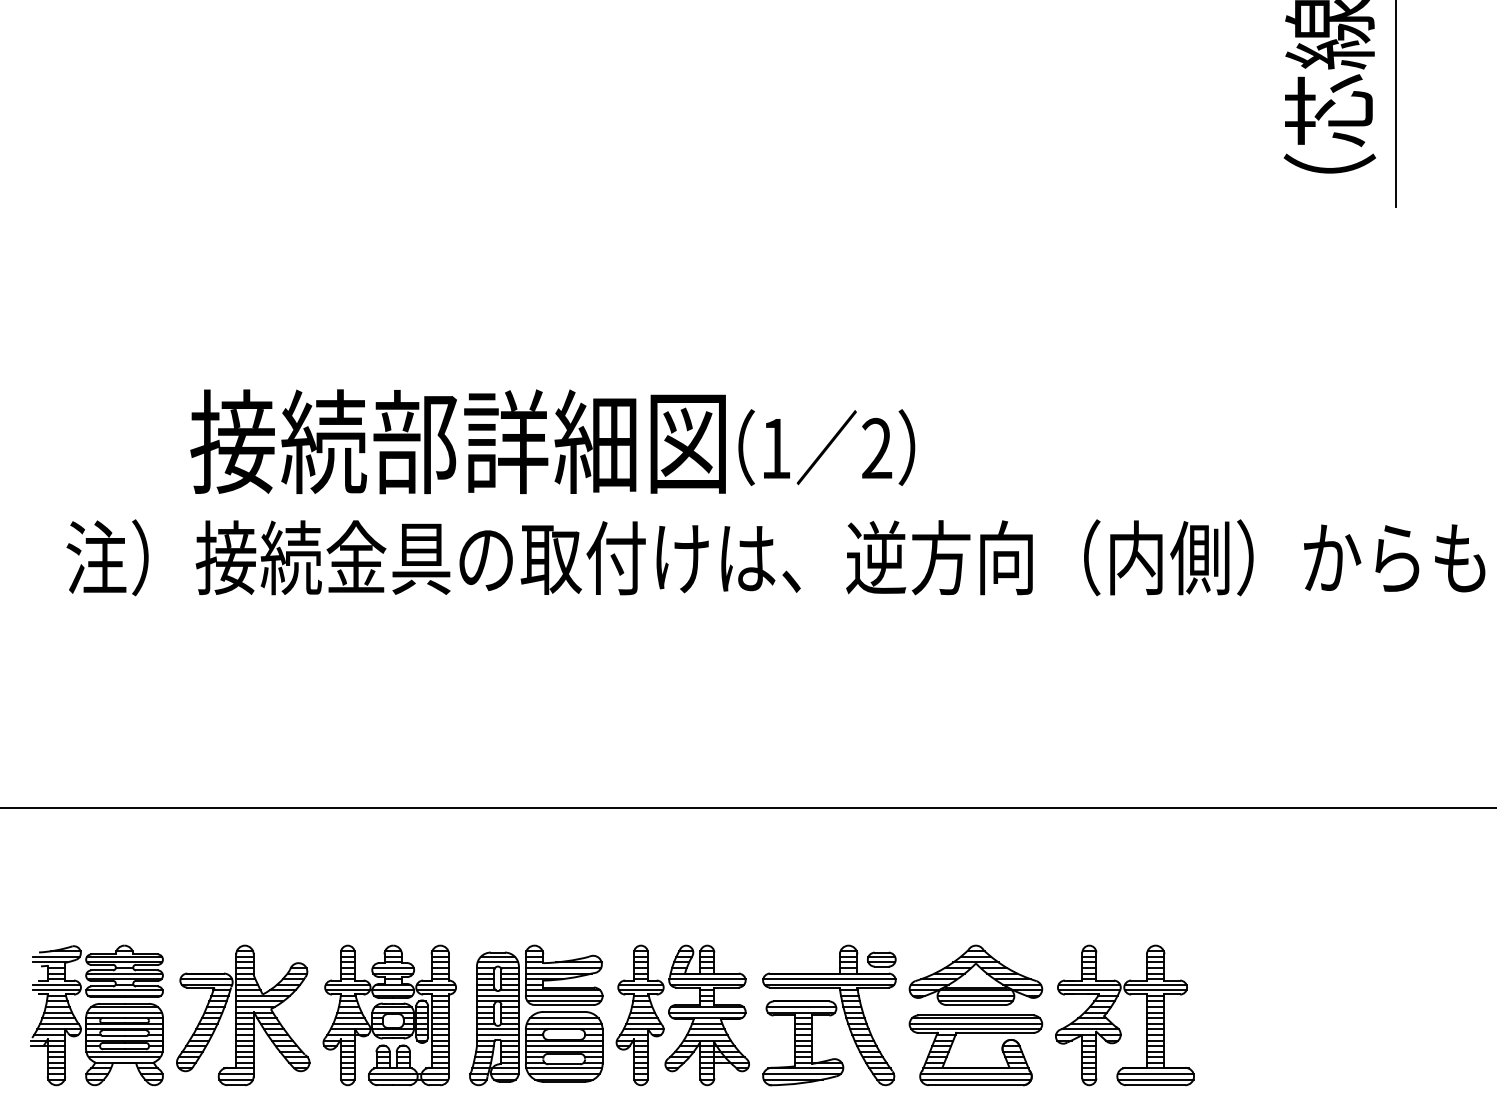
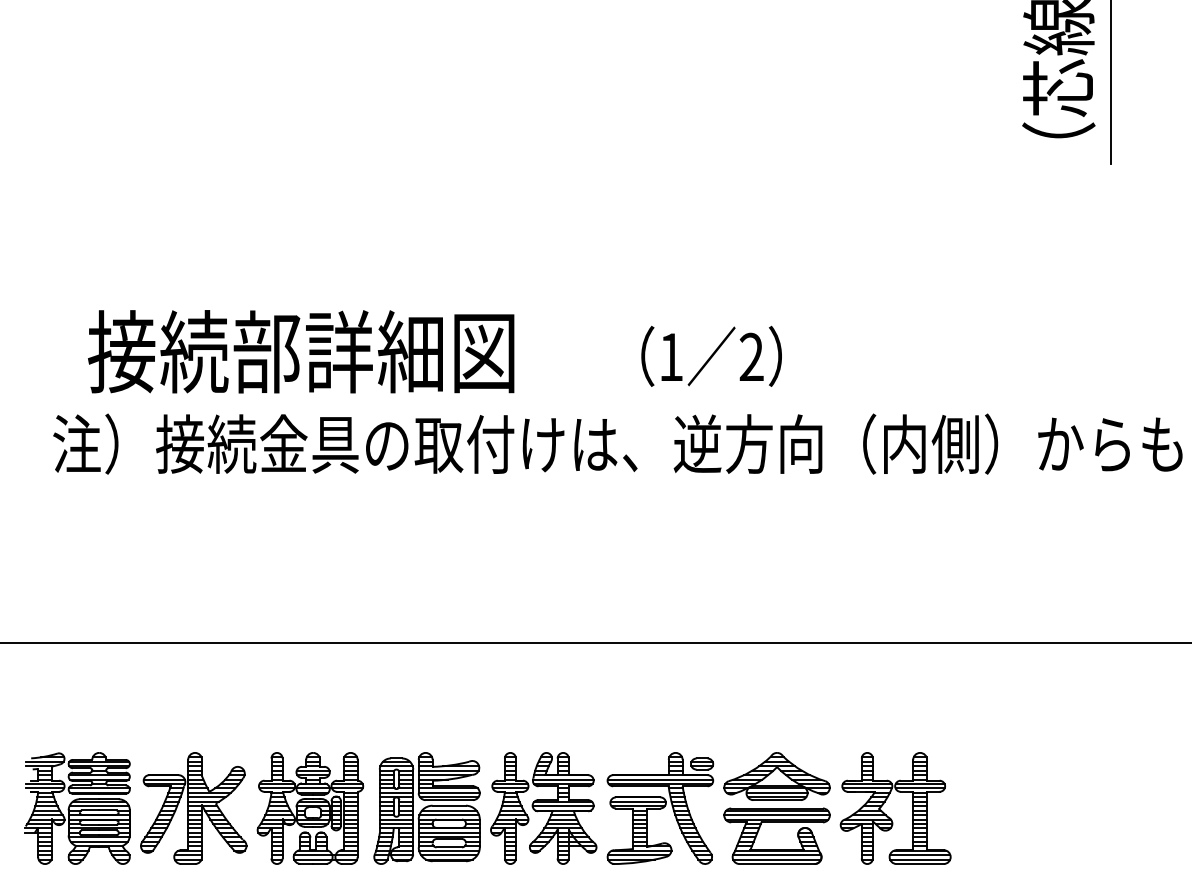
text: (457, 441) -> (300, 351), moved
text: (826, 447) -> (711, 356), moved

